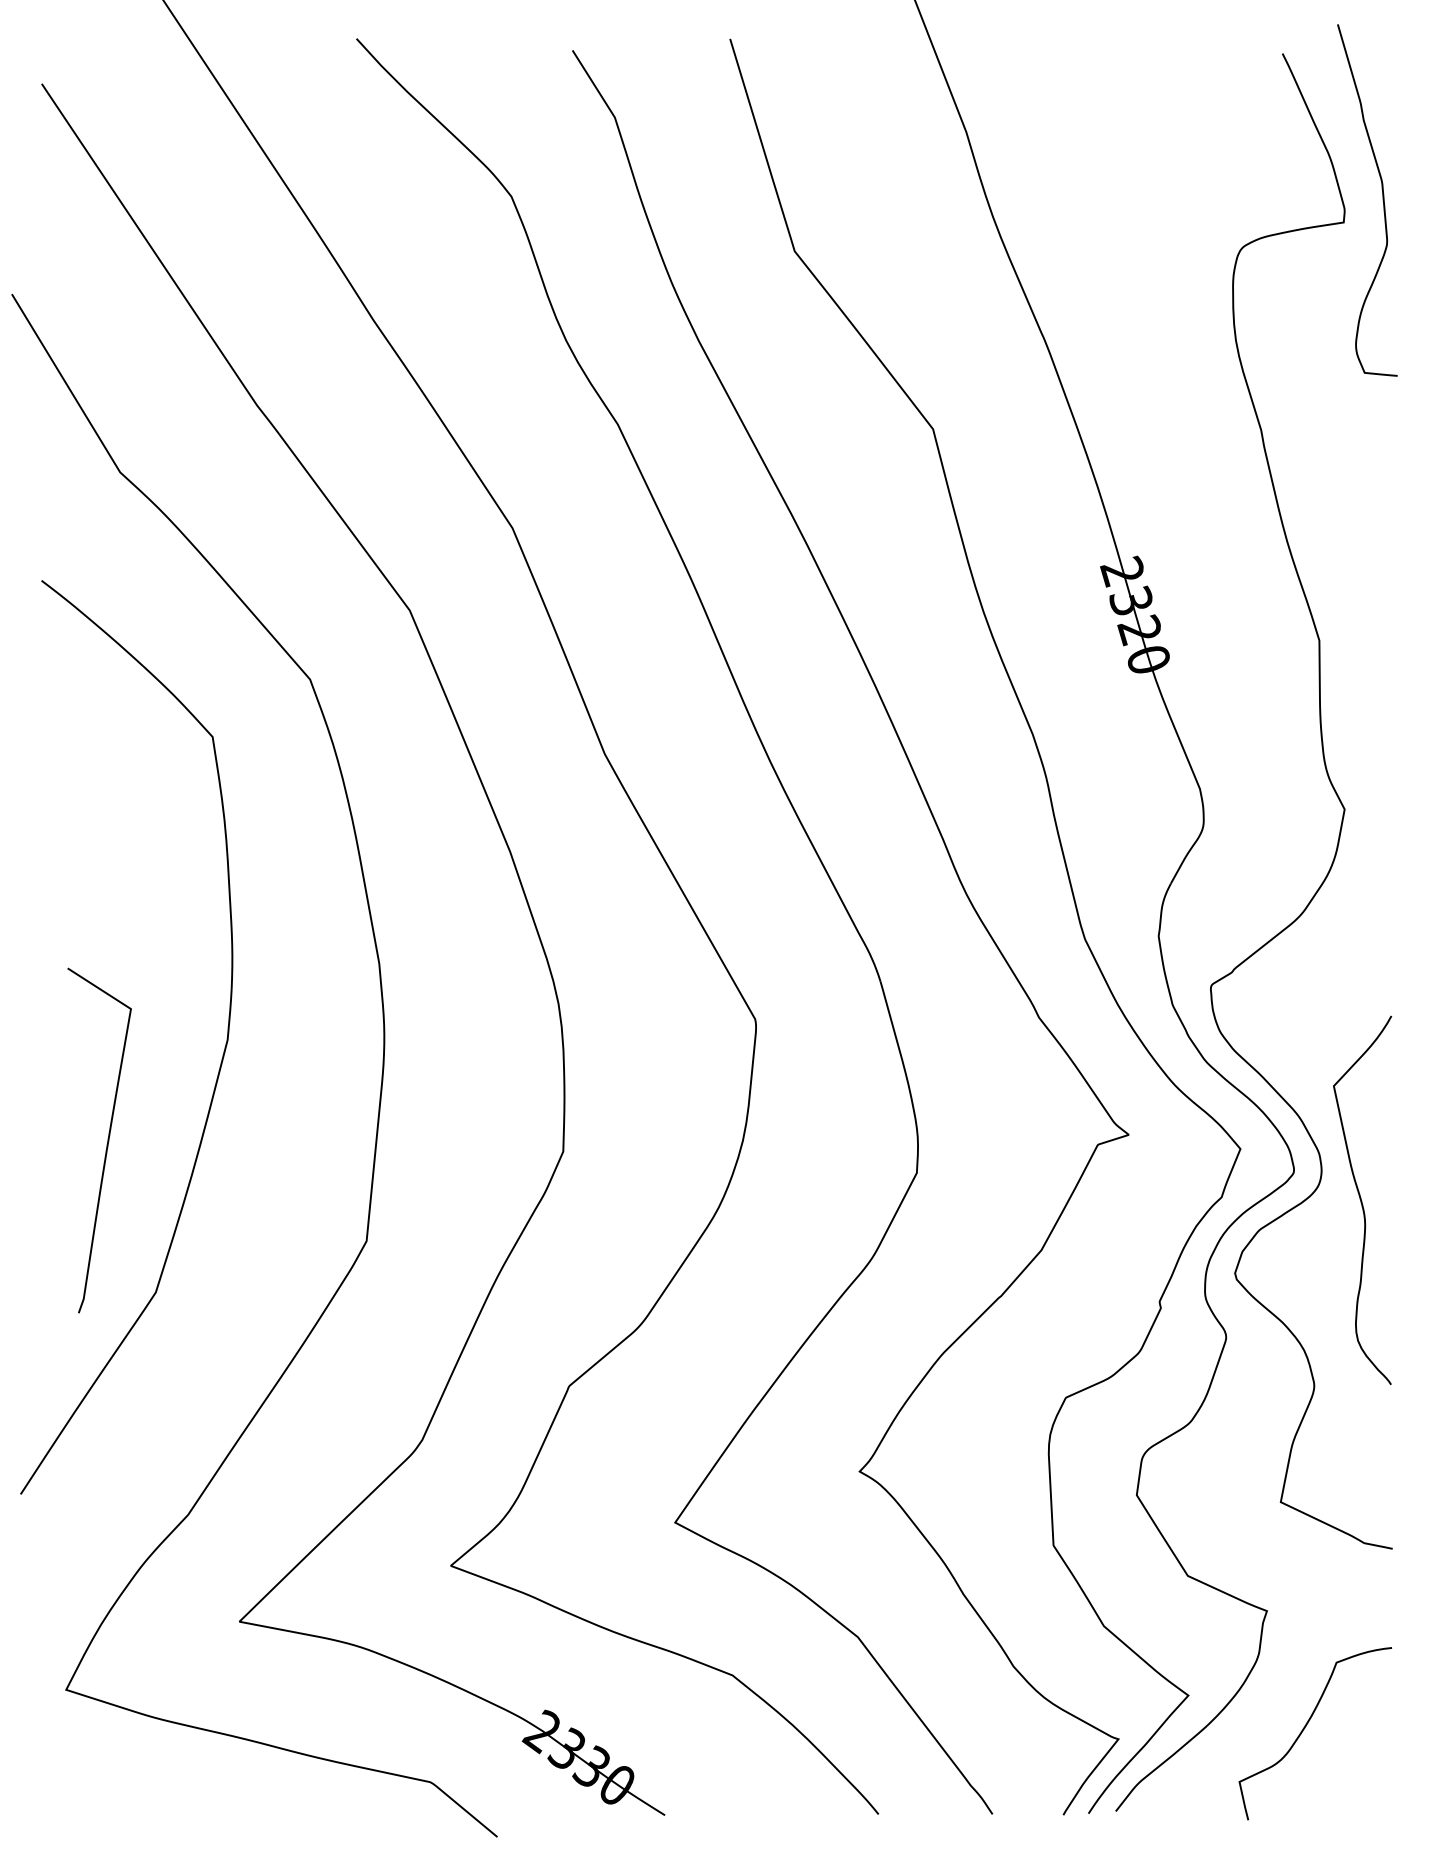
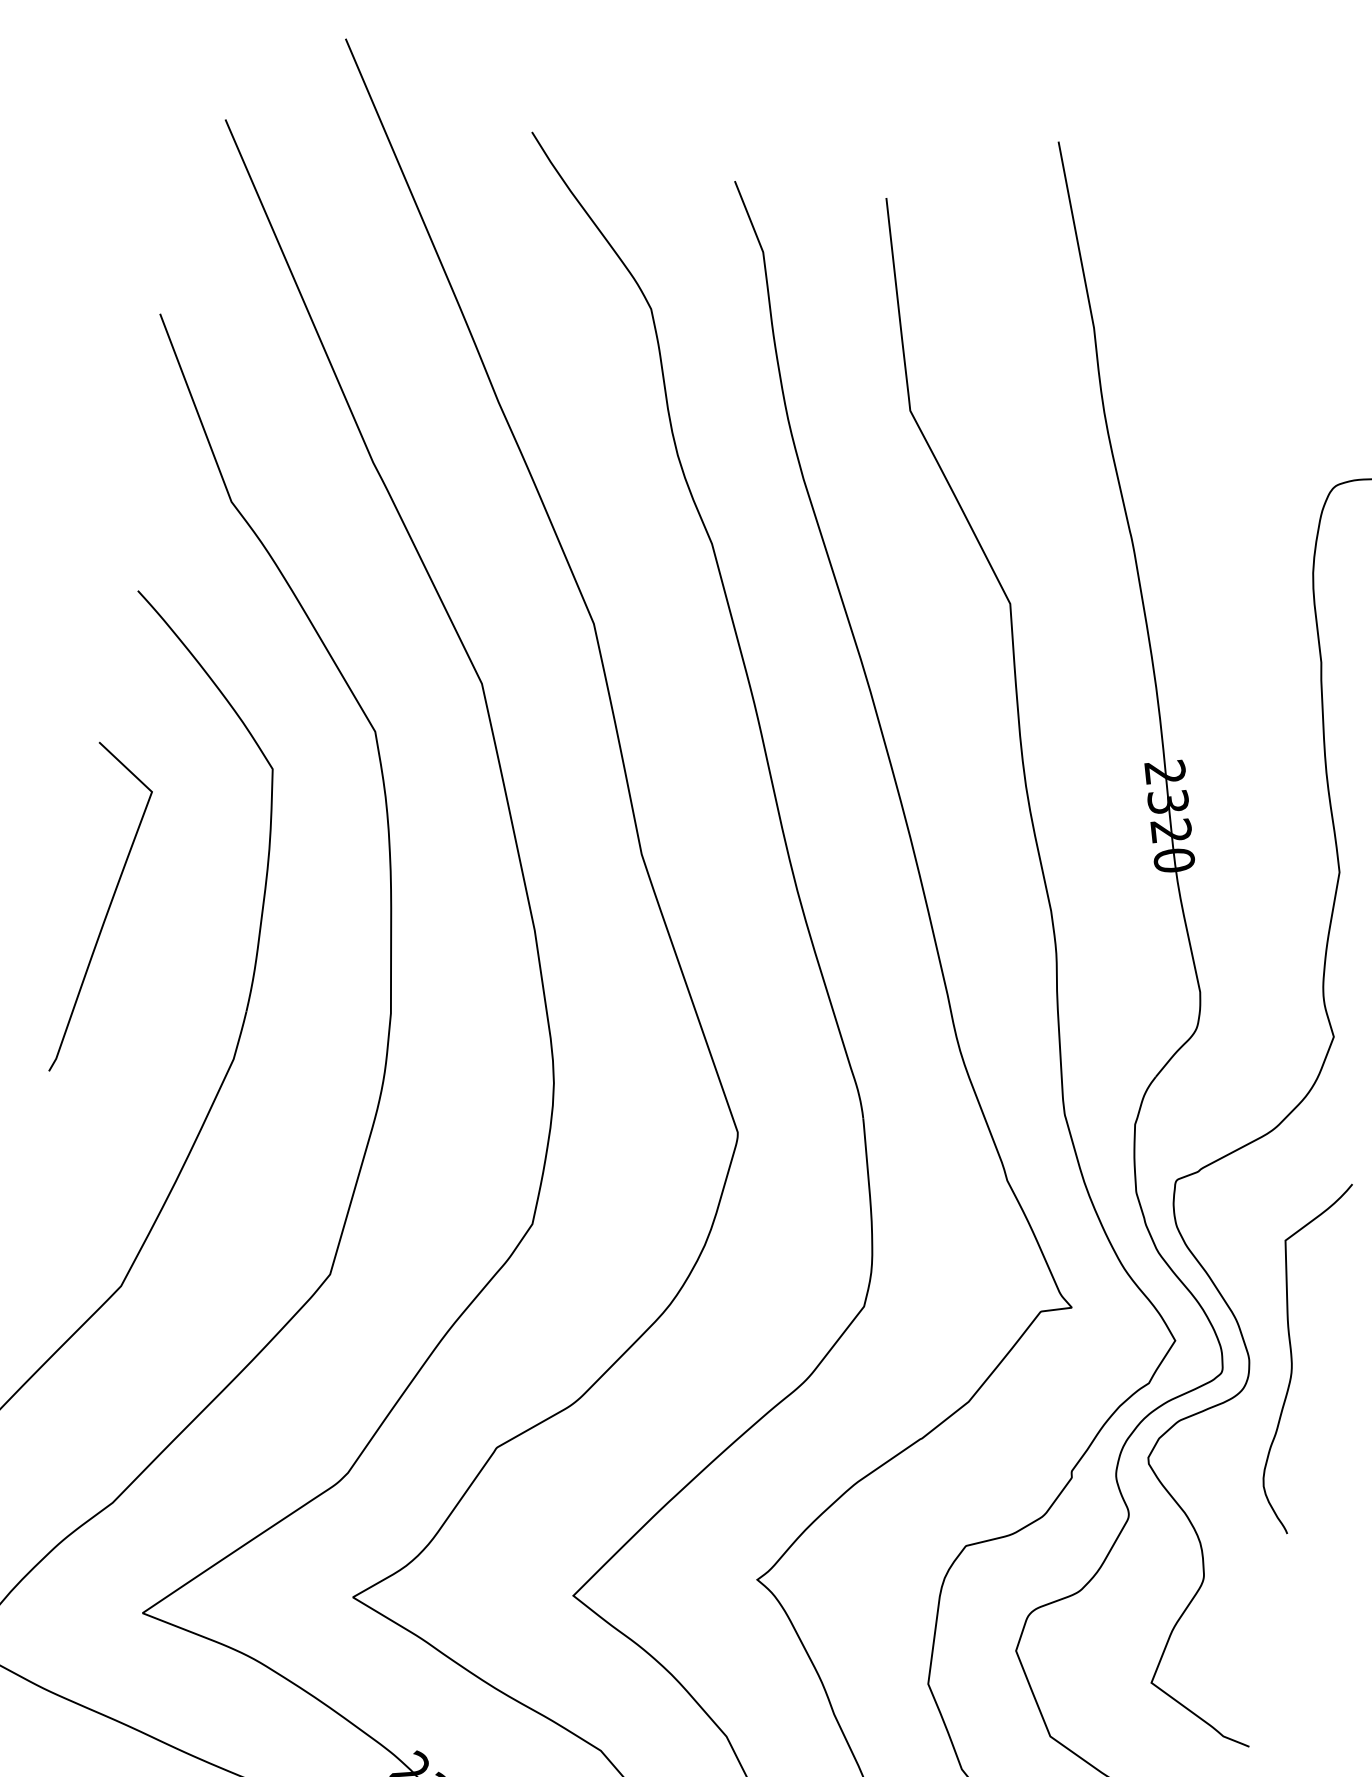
curve: (107, 1140) -> (106, 912), moved
curve: (1361, 1199) -> (1291, 1352), moved

